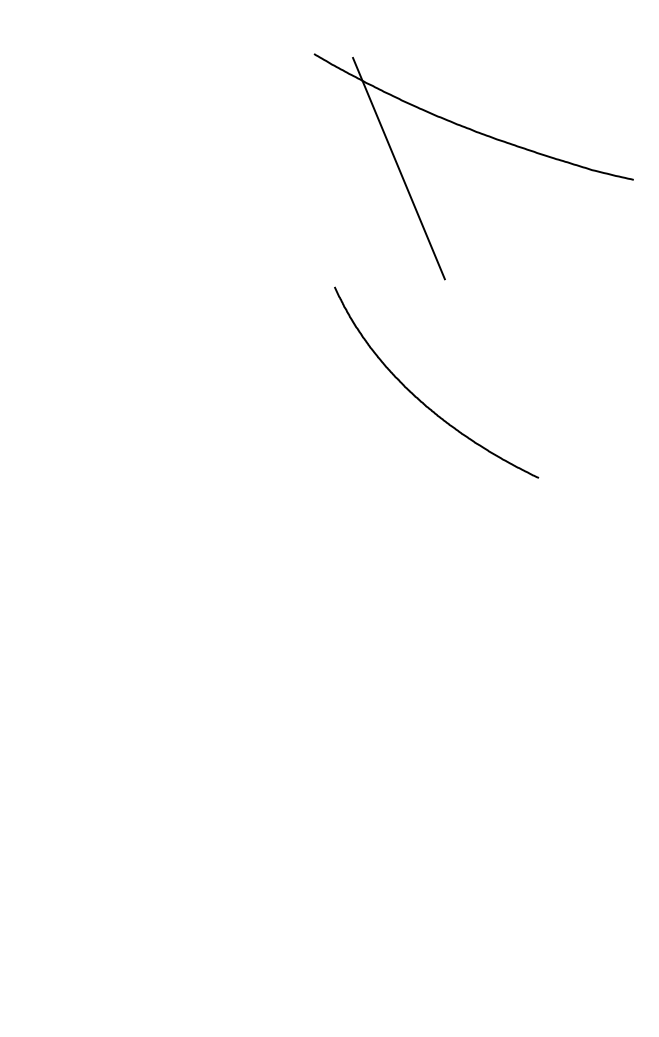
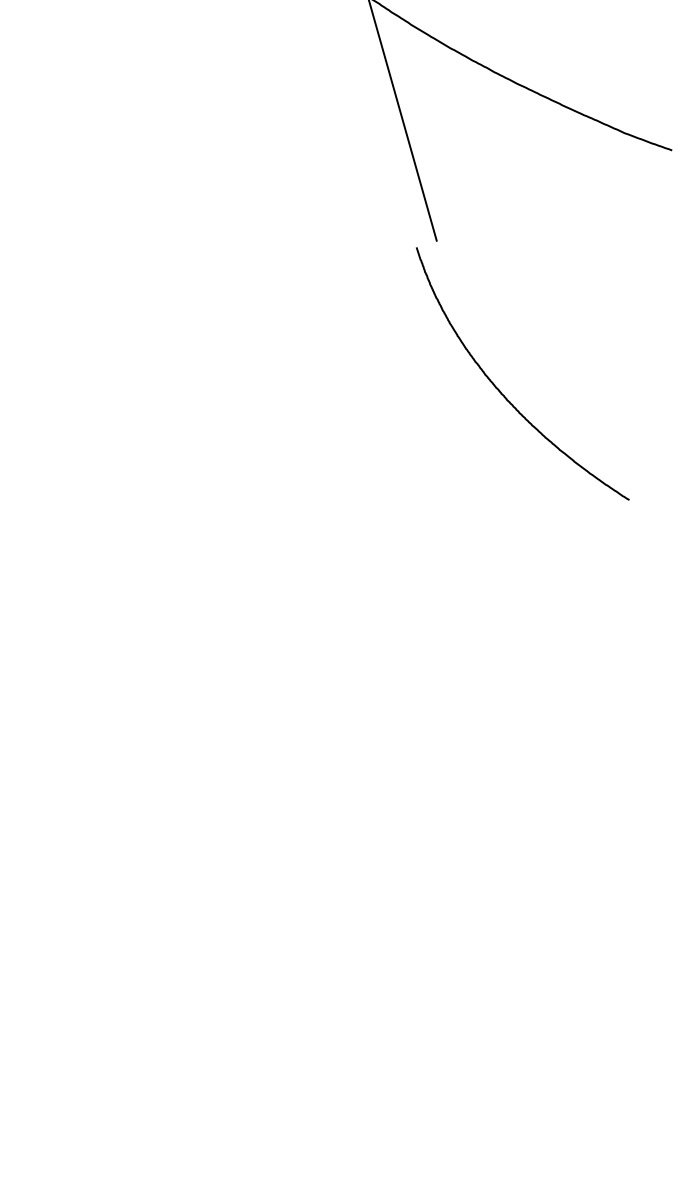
curve: (419, 398) -> (500, 390), moved

